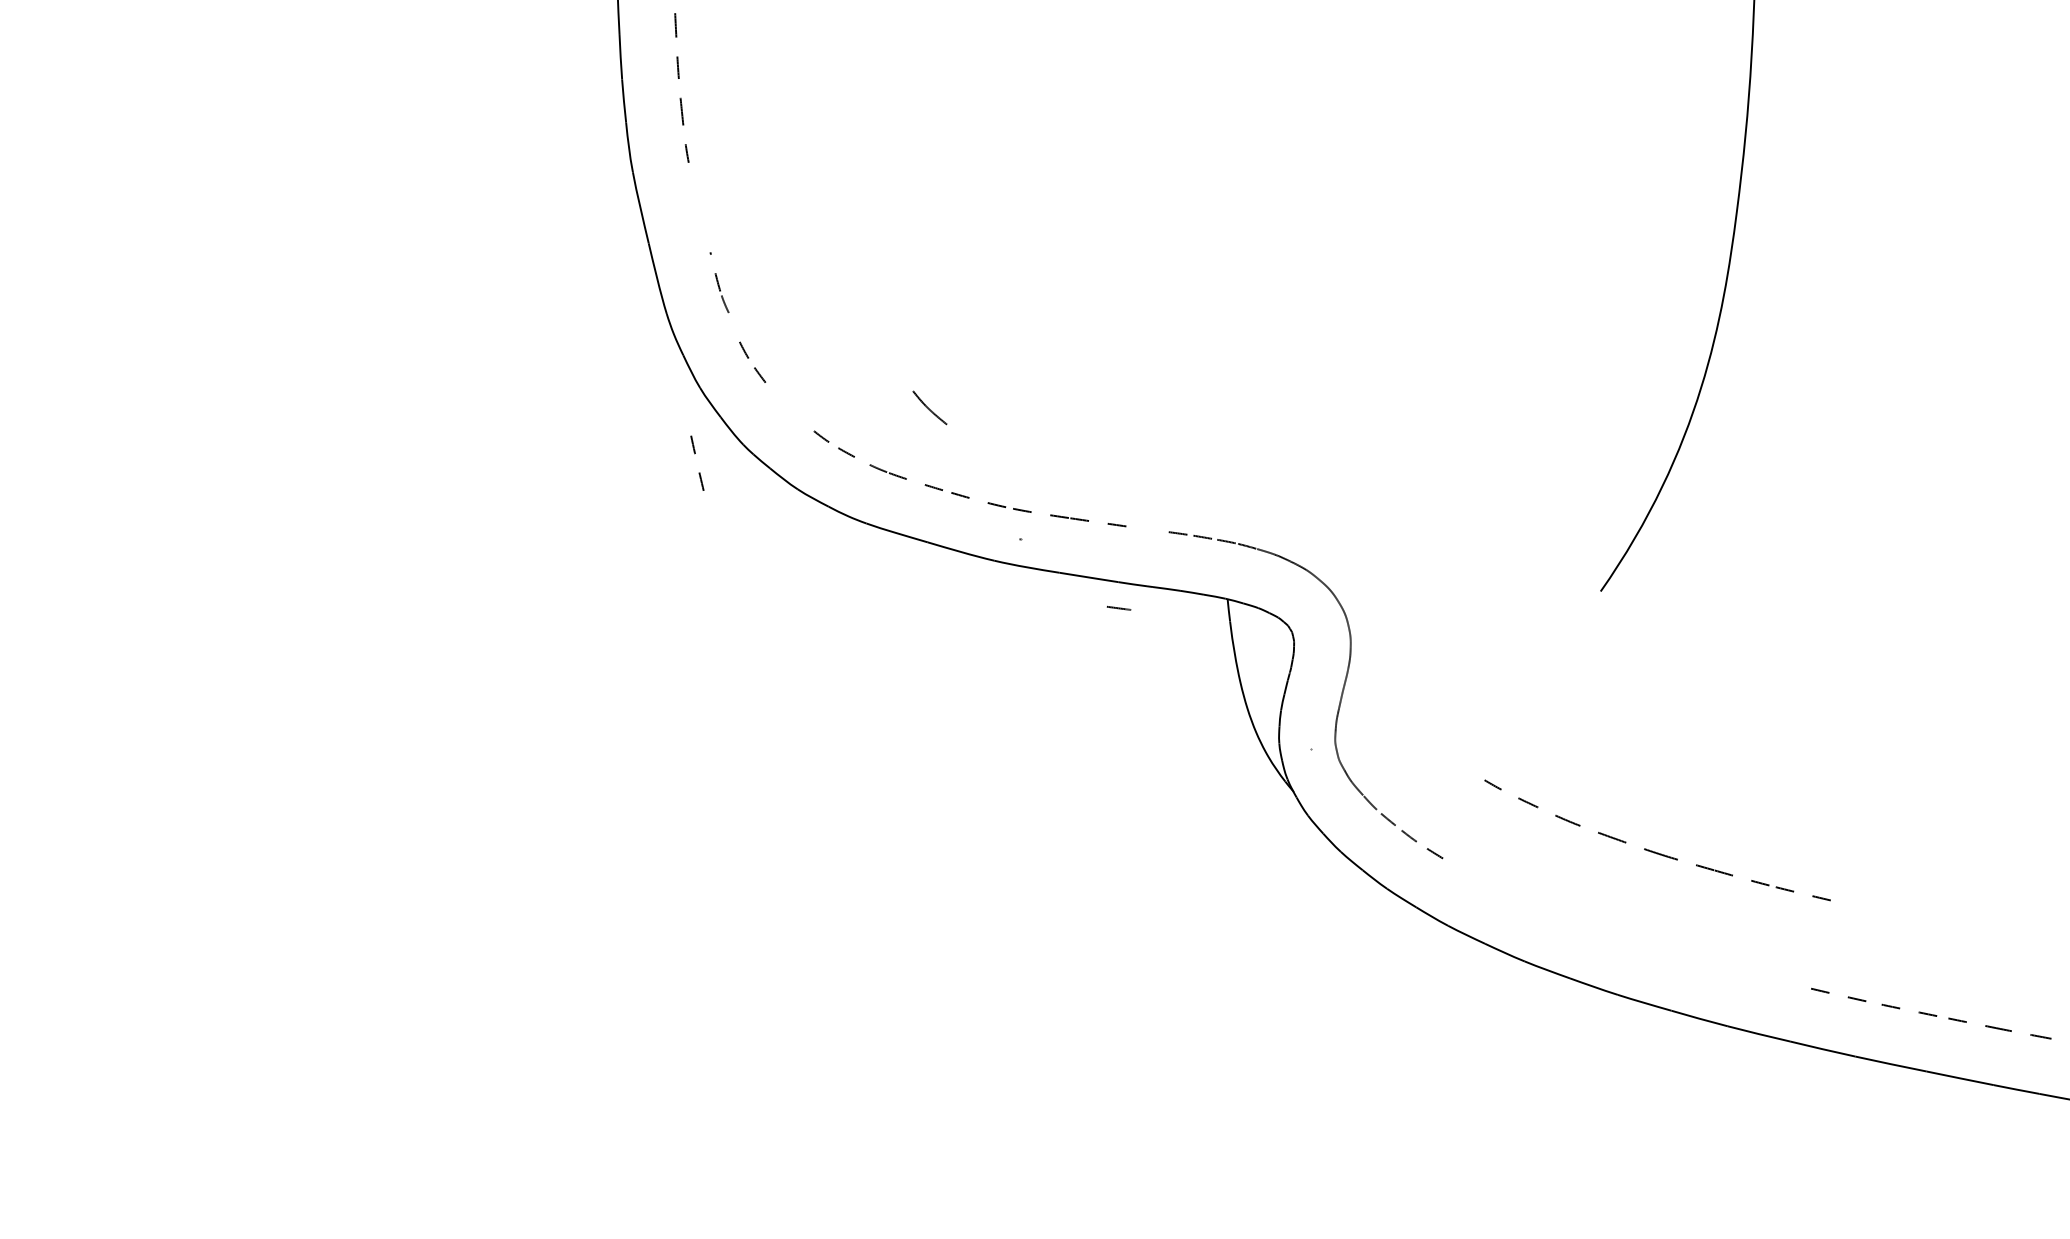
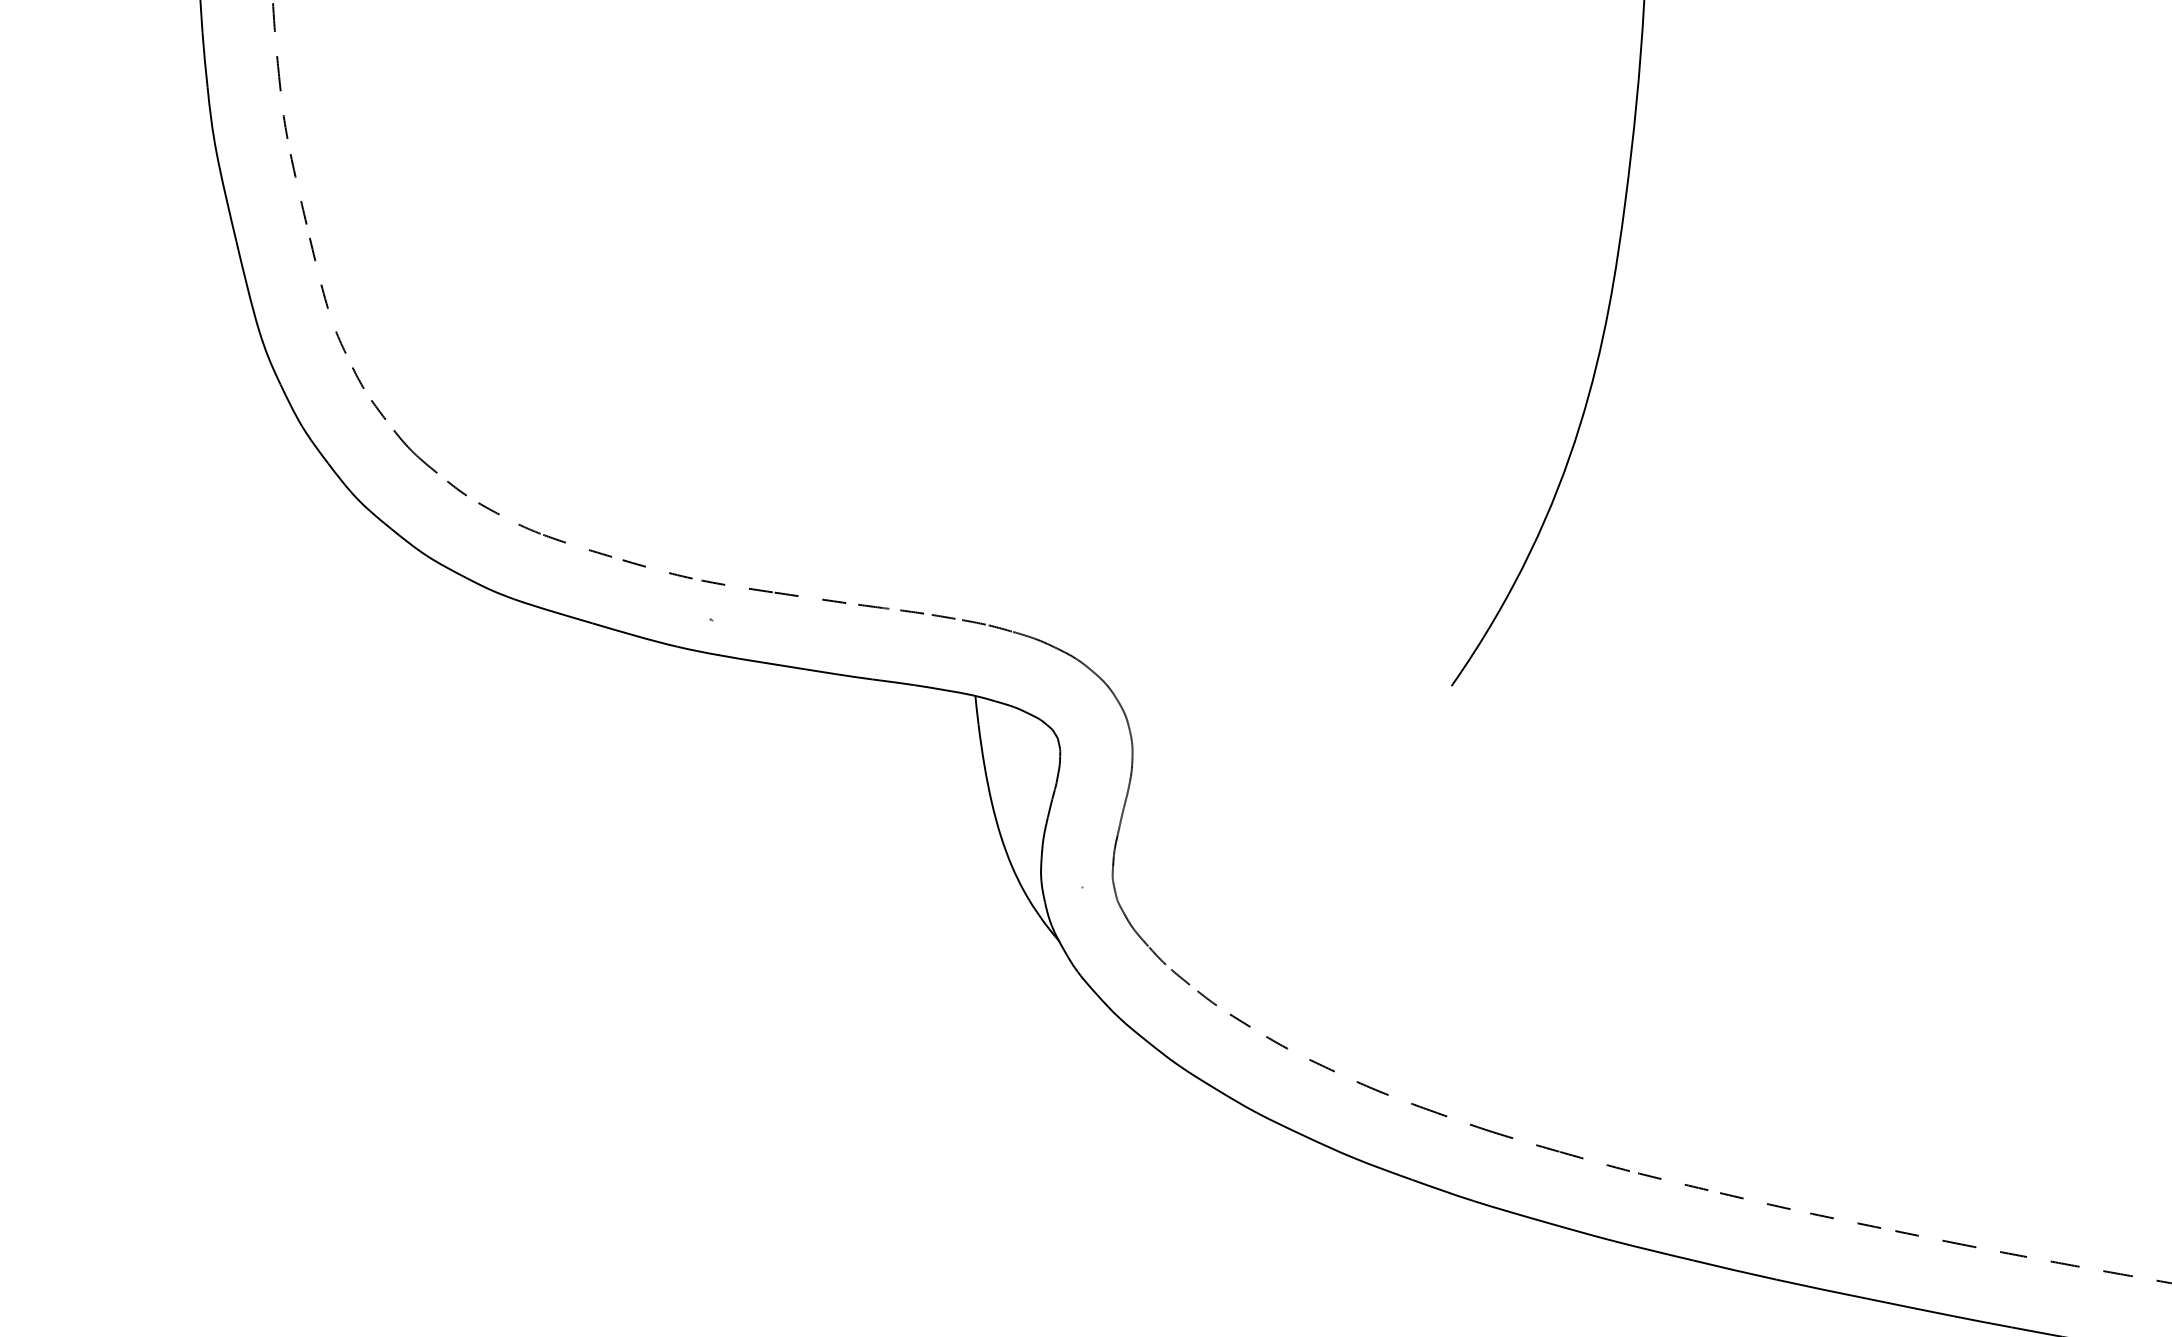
part: (720, 285) -> (328, 295), size x1.67
part: (929, 407) -> (414, 451), moved
curve: (694, 454) -> (294, 178), moved
line: (1118, 607) -> (873, 605), moved
part: (1652, 850) -> (1480, 1126), moved

